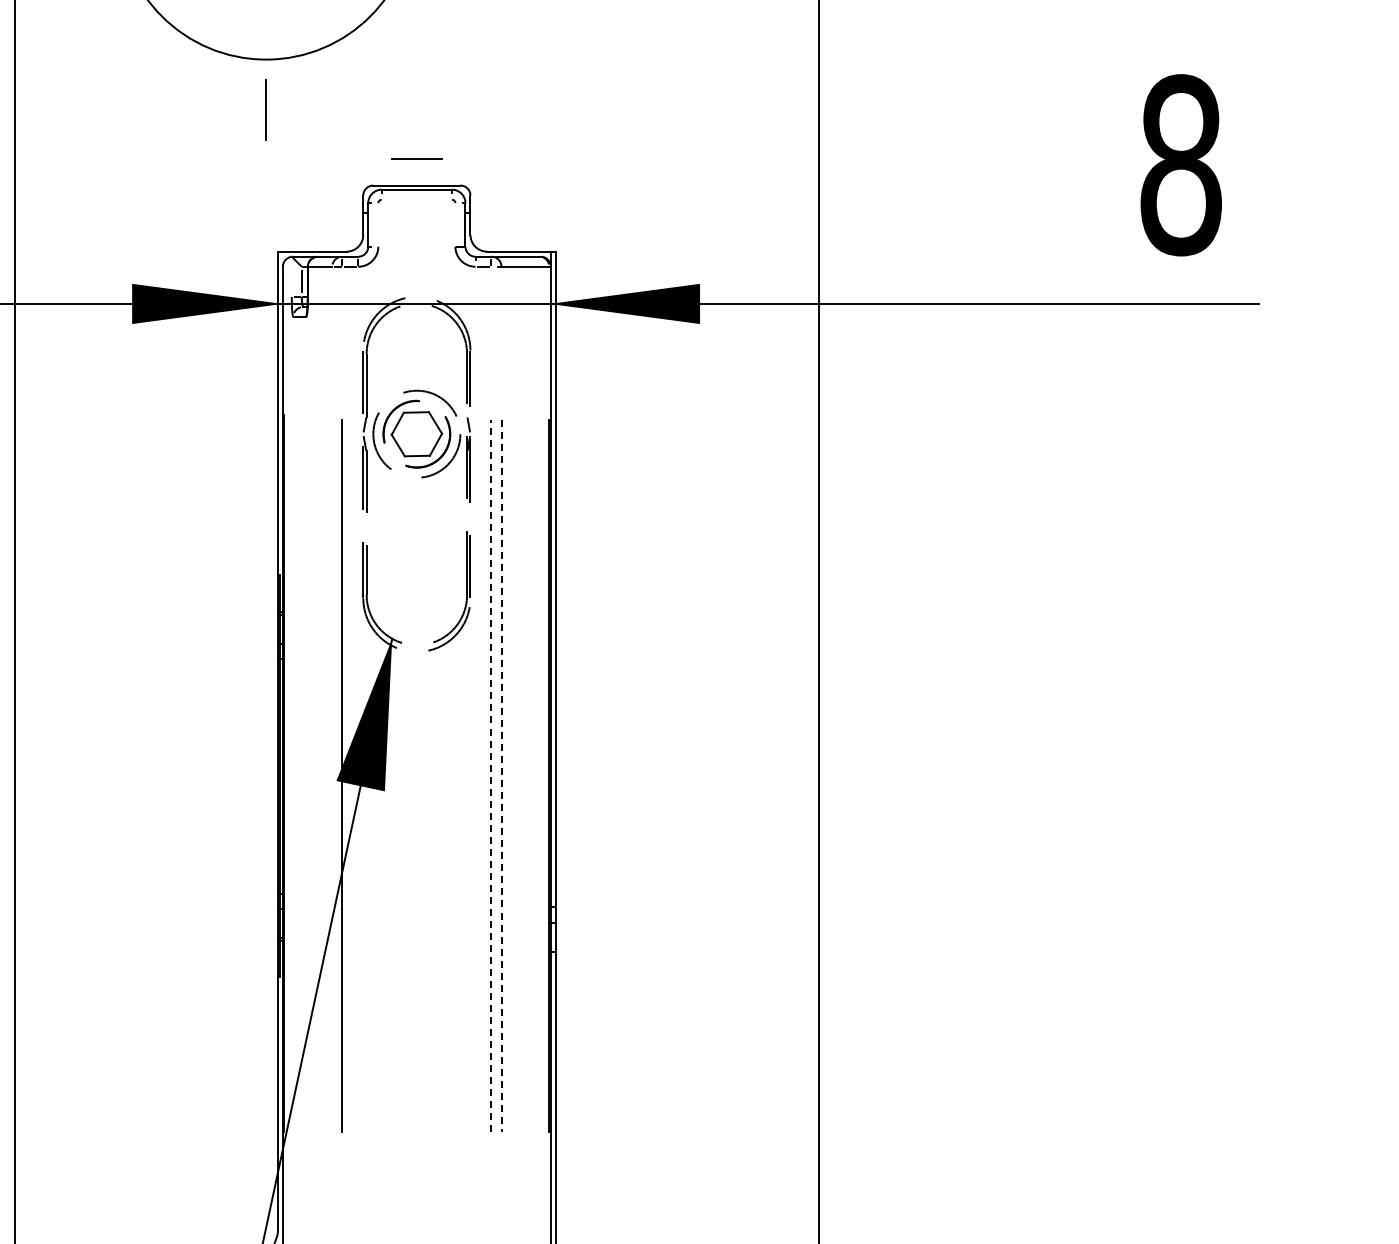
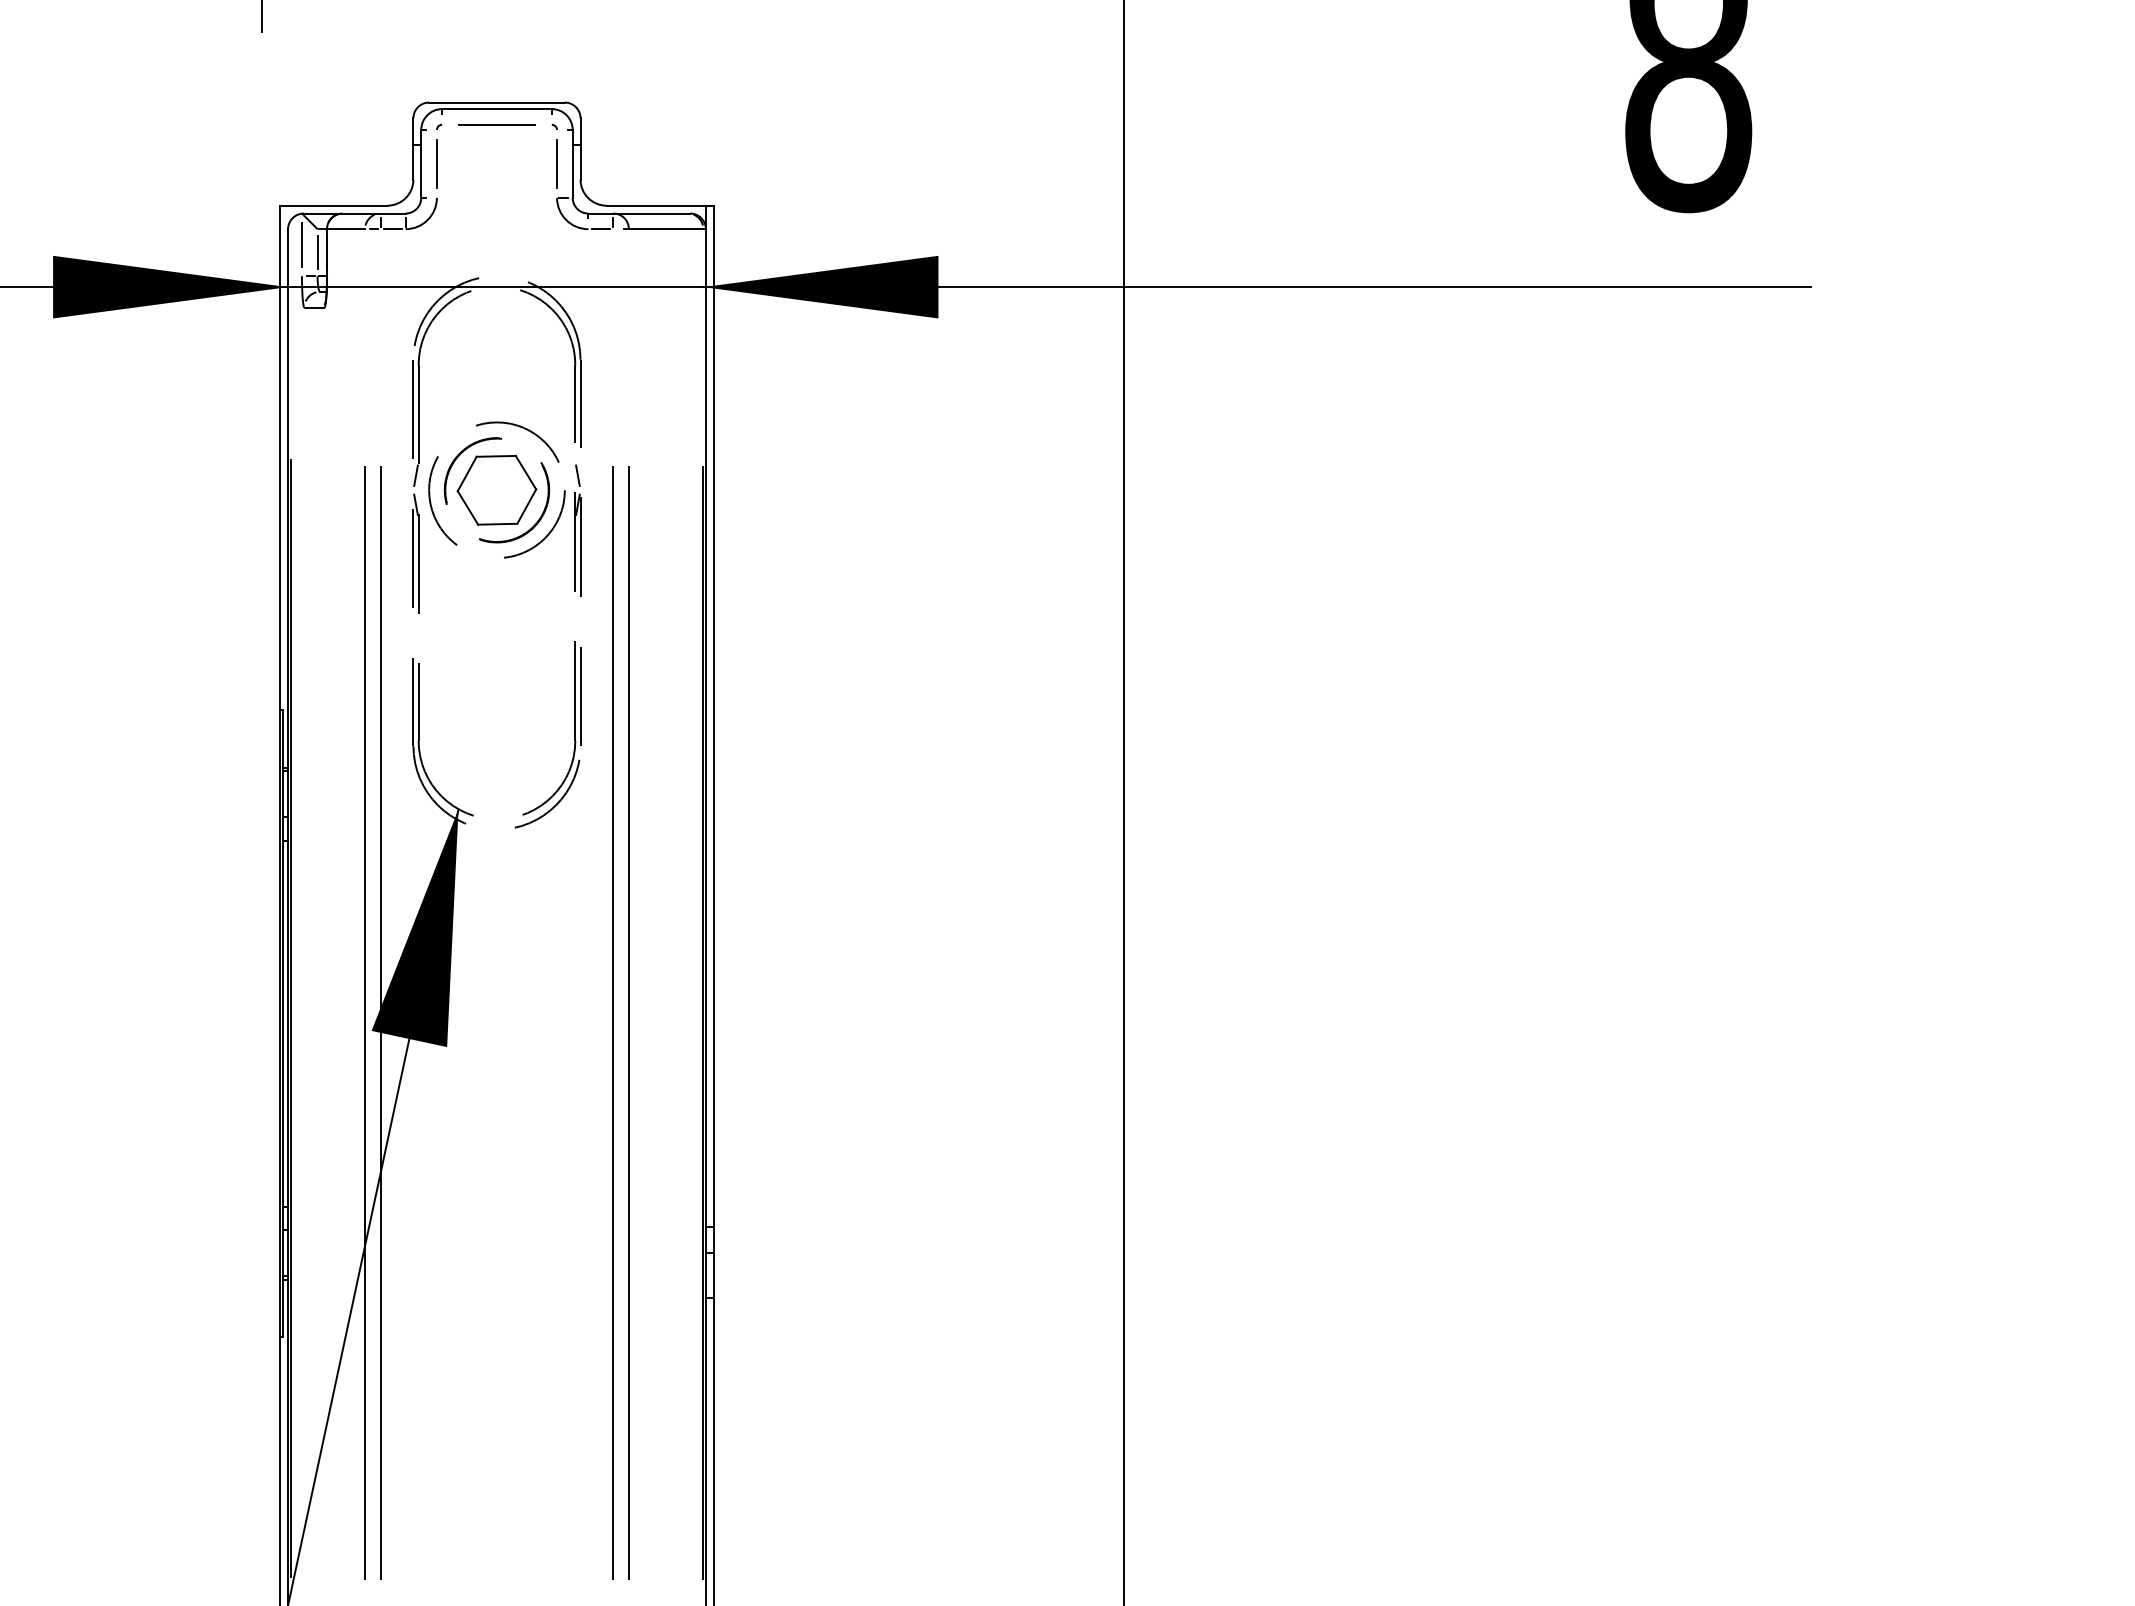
line: (416, 158) -> (496, 124), moved
line: (378, 224) -> (437, 163), added
line: (455, 224) -> (557, 163), added
line: (291, 276) -> (301, 244), added
line: (332, 775) -> (365, 1022), added
line: (491, 775) -> (613, 1022), dashed -> solid
line: (501, 776) -> (628, 1023), dashed -> solid

